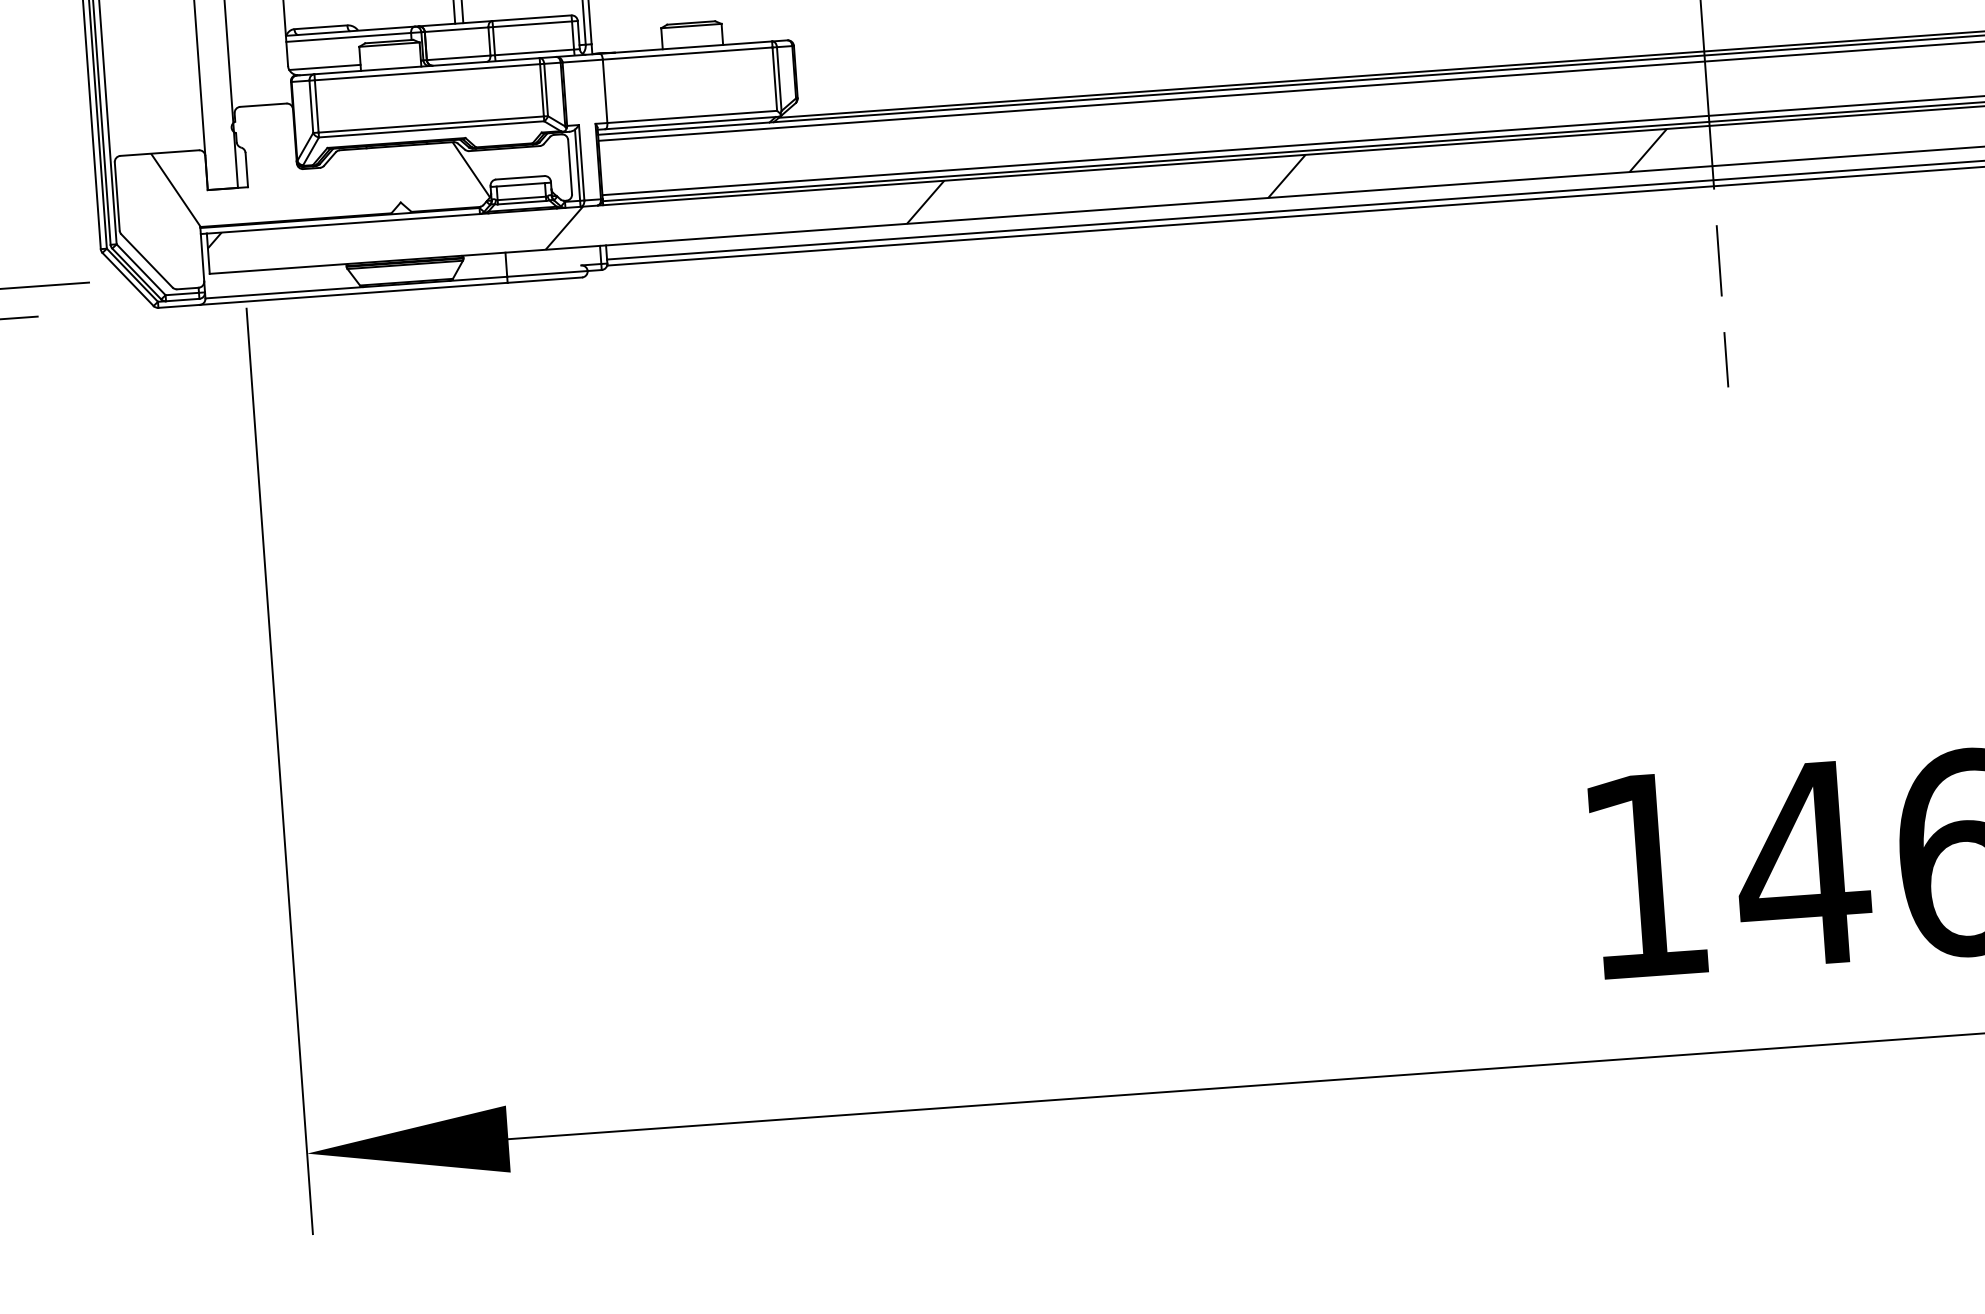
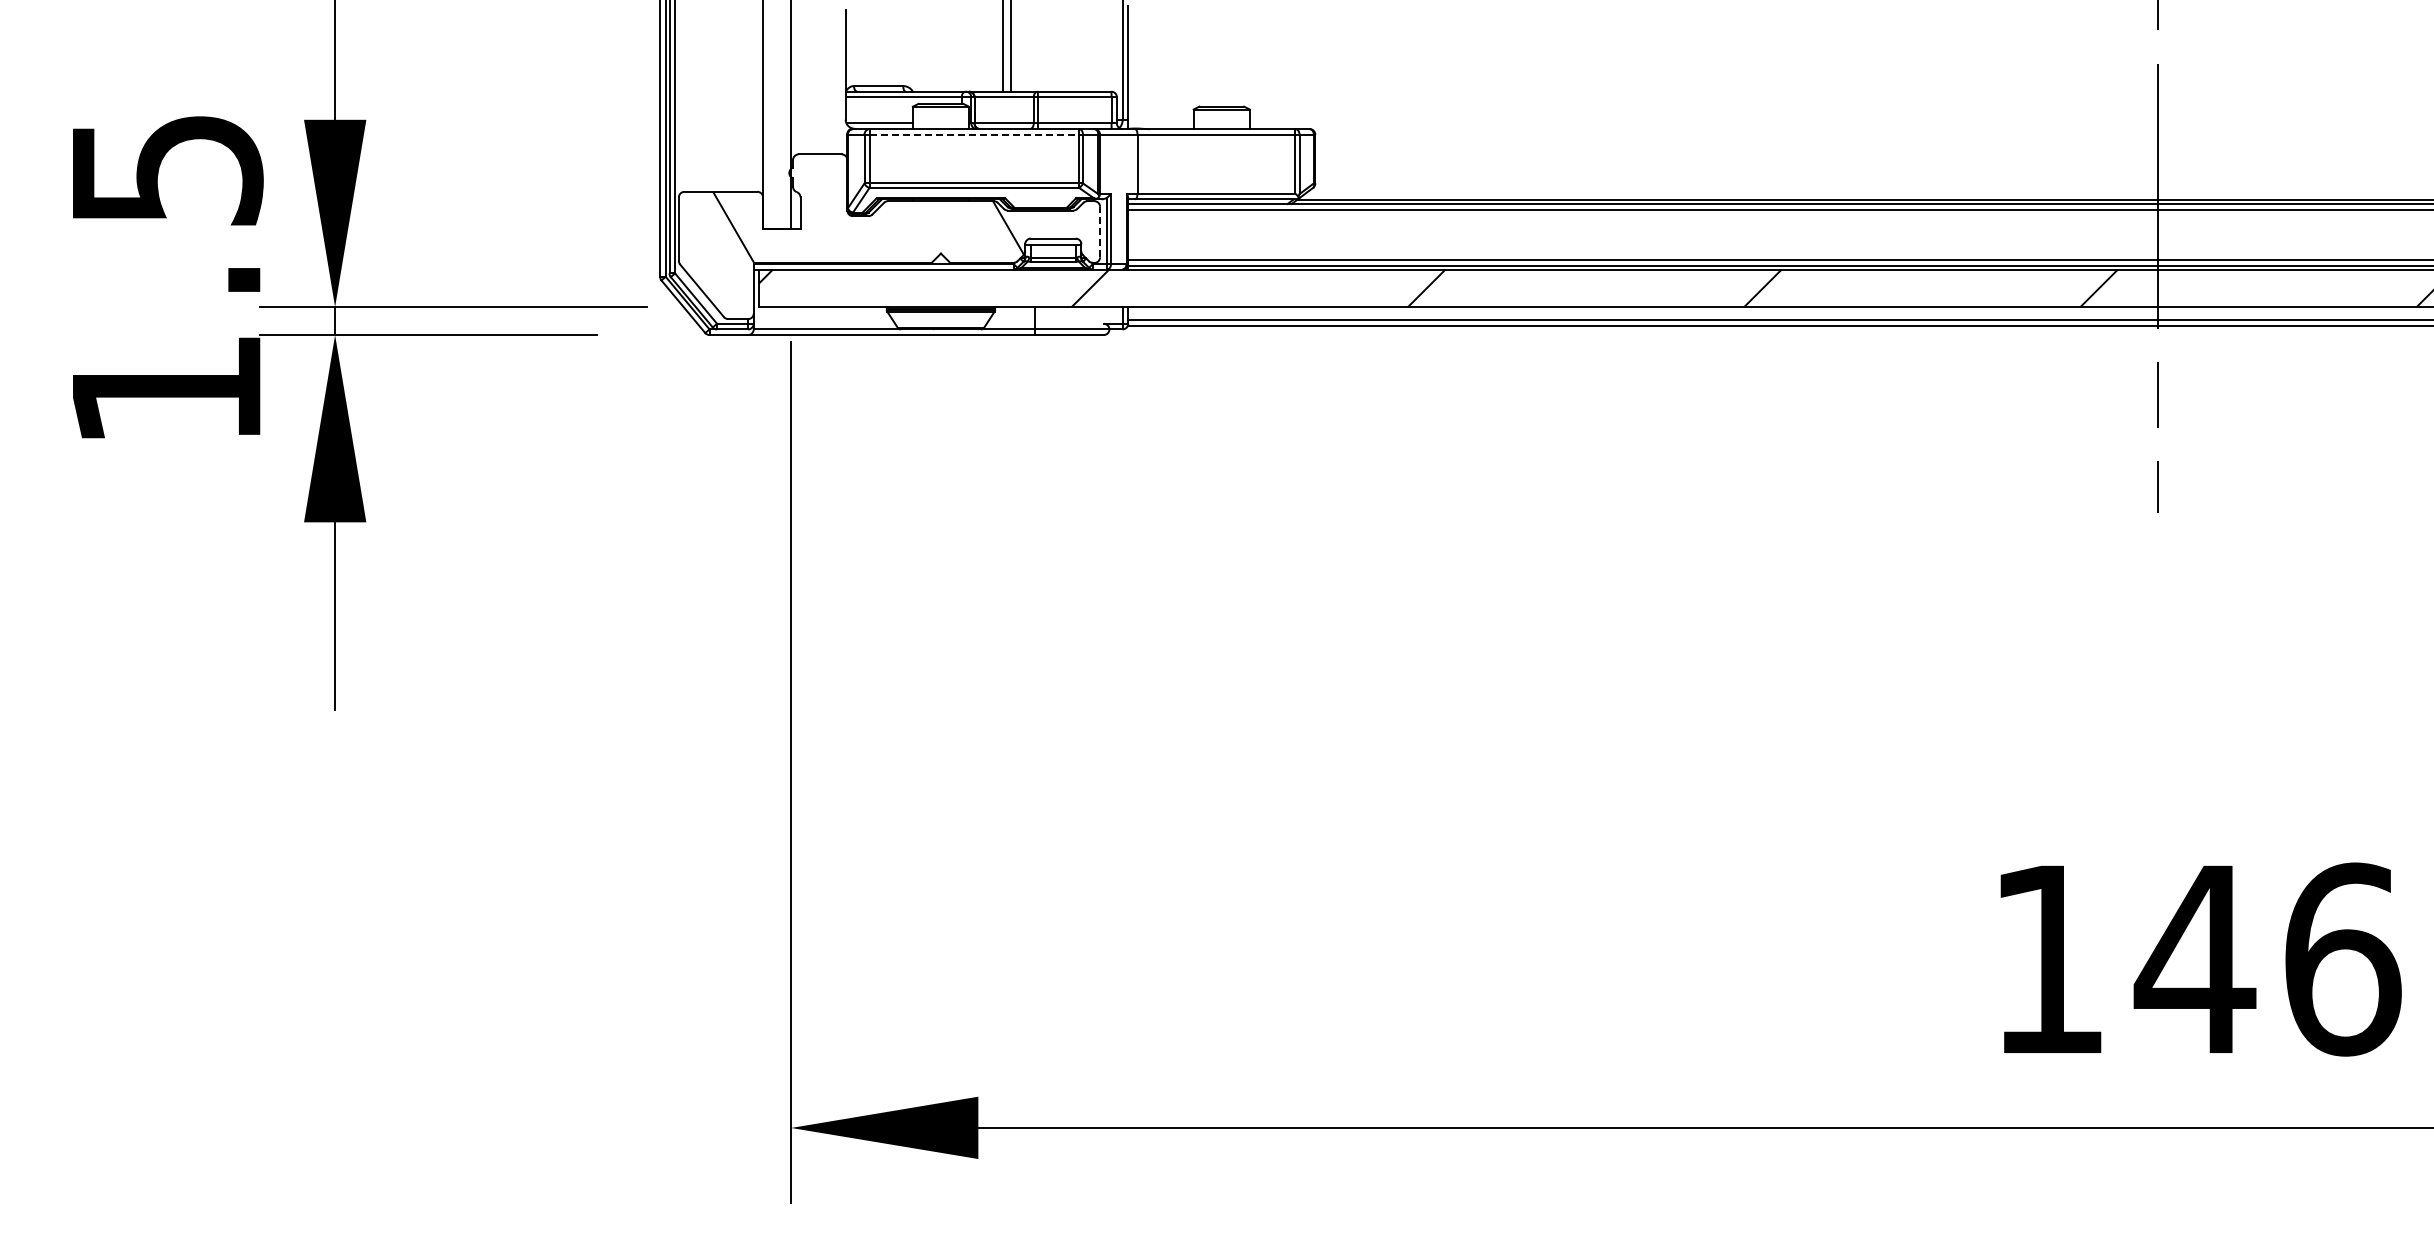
line: (427, 71) -> (974, 134), solid -> dashed
line: (570, 166) -> (1100, 231), solid -> dashed

